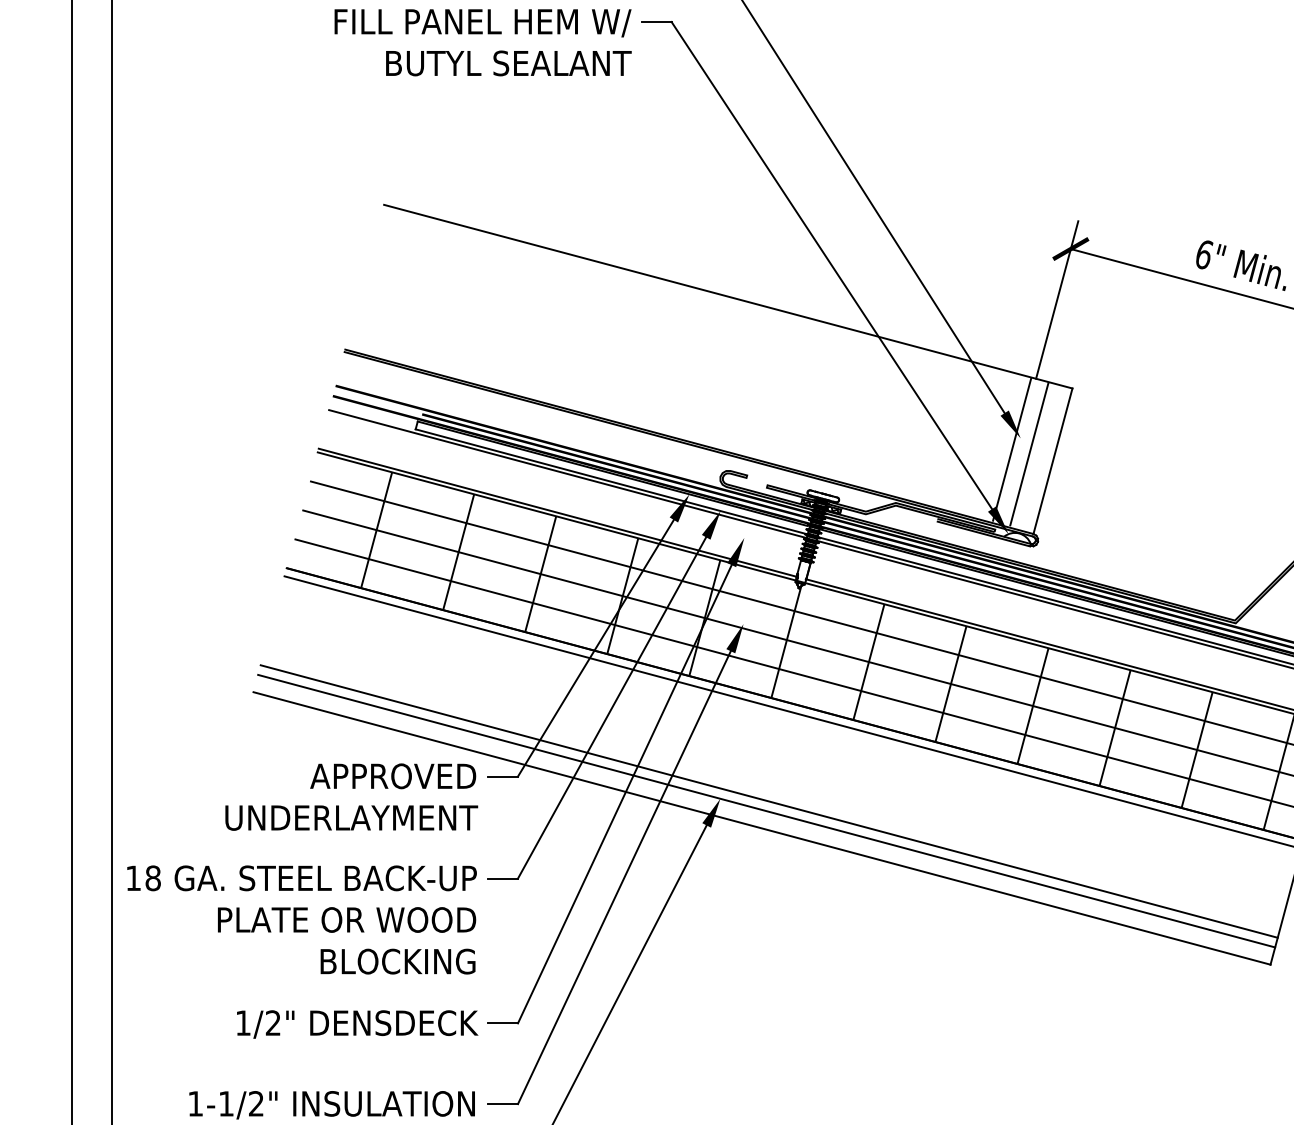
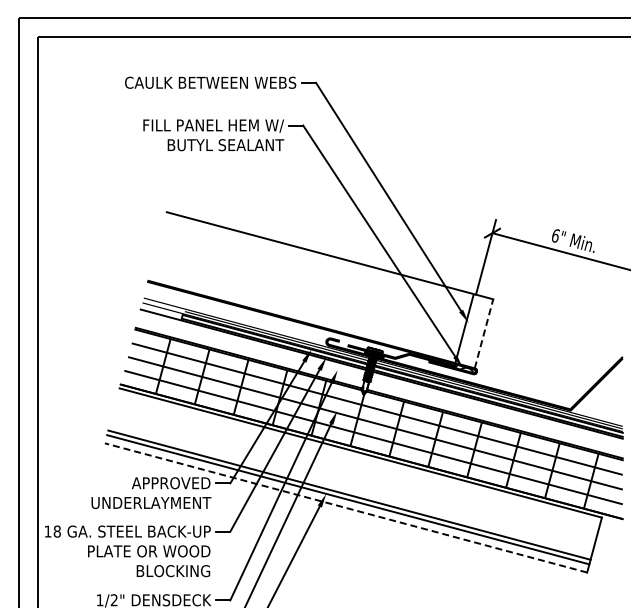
line: (1028, 454) -> (472, 330), removed
line: (1053, 460) -> (484, 333), solid -> dashed
line: (762, 827) -> (346, 507), solid -> dashed

